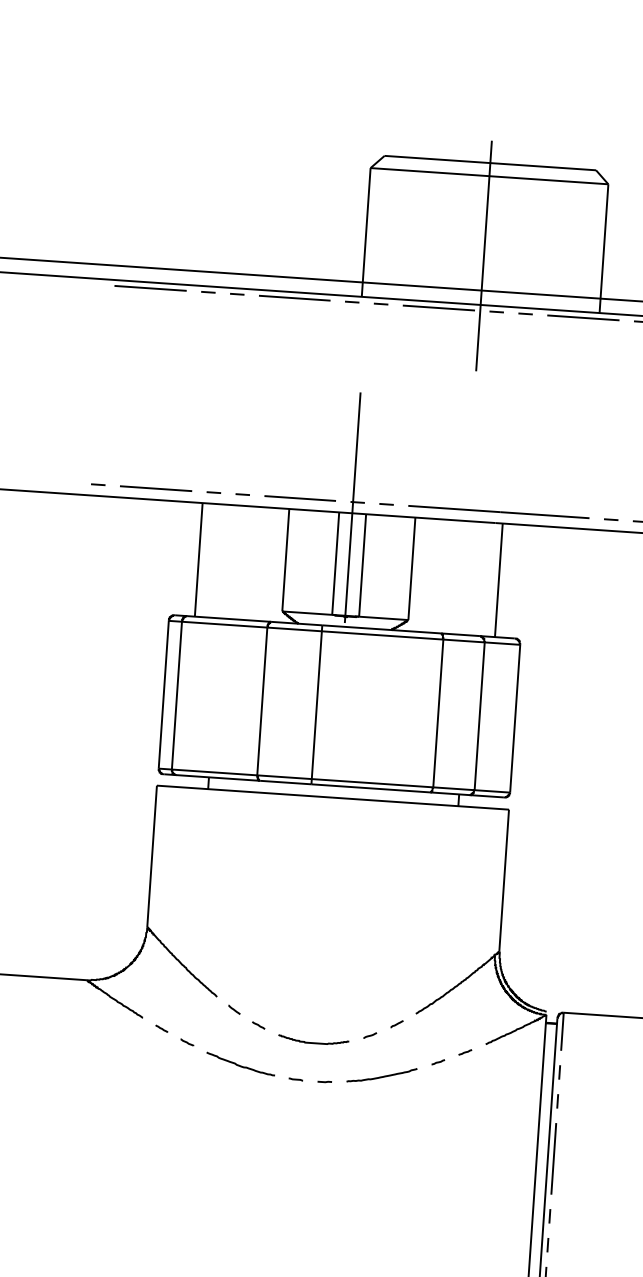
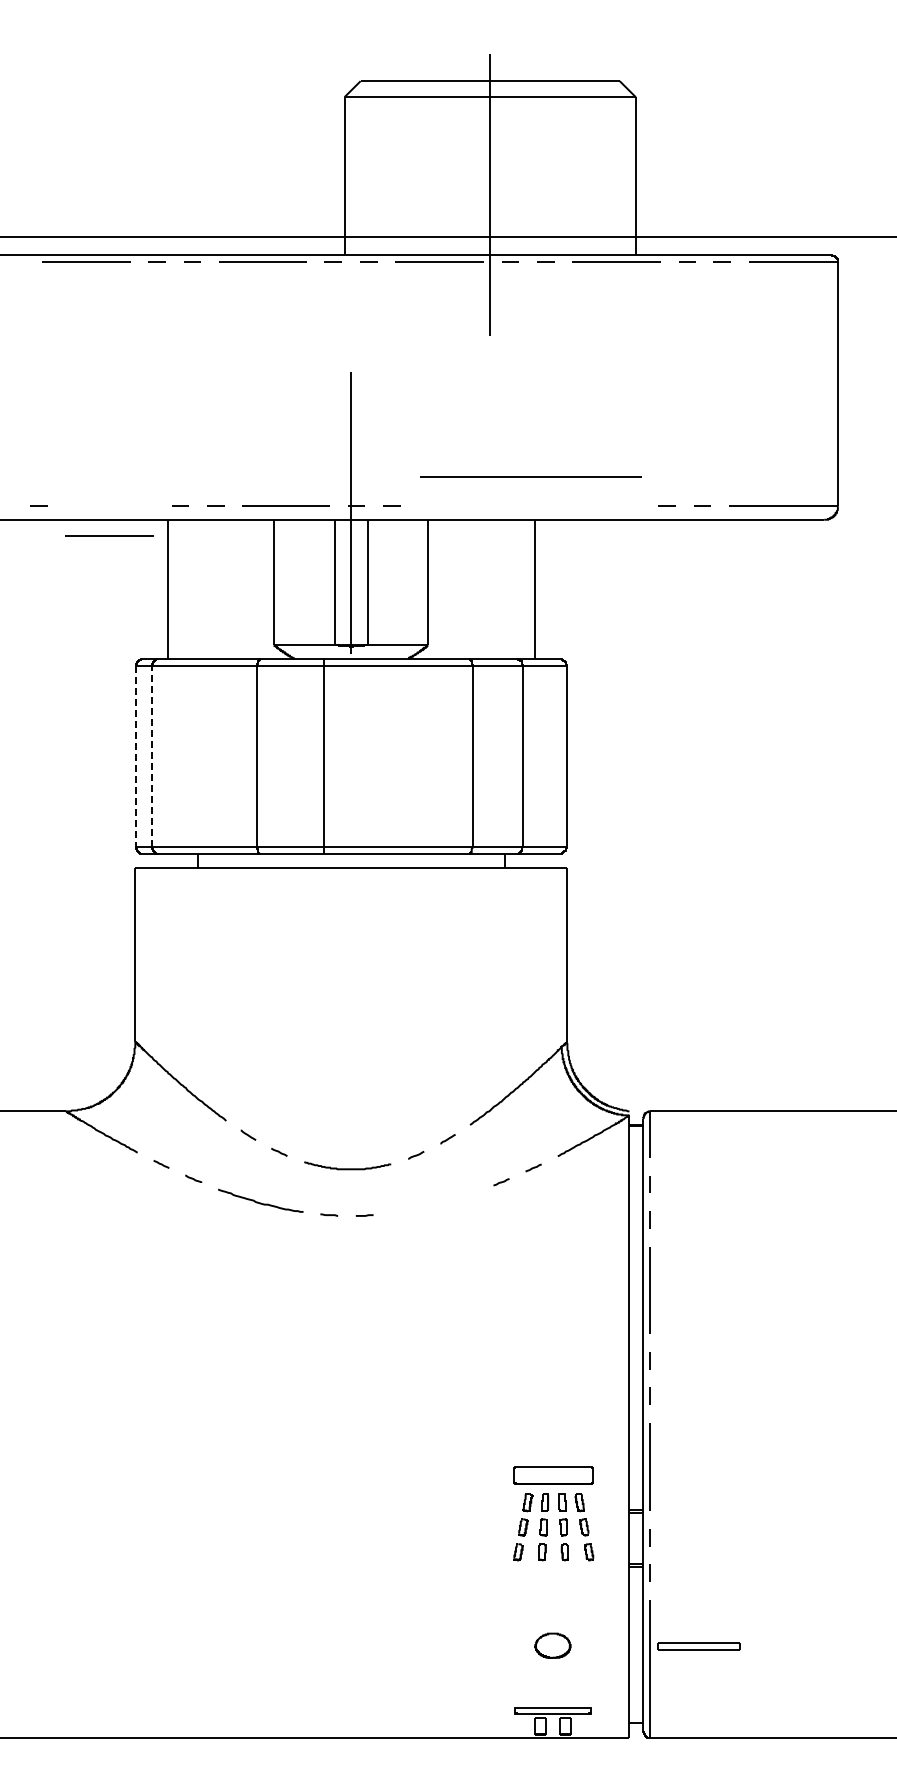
line: (156, 488) -> (109, 535), moved
line: (498, 511) -> (530, 476), moved
line: (164, 694) -> (136, 756), solid -> dashed
line: (177, 695) -> (152, 756), solid -> dashed
curve: (381, 1076) -> (433, 1204), removed

